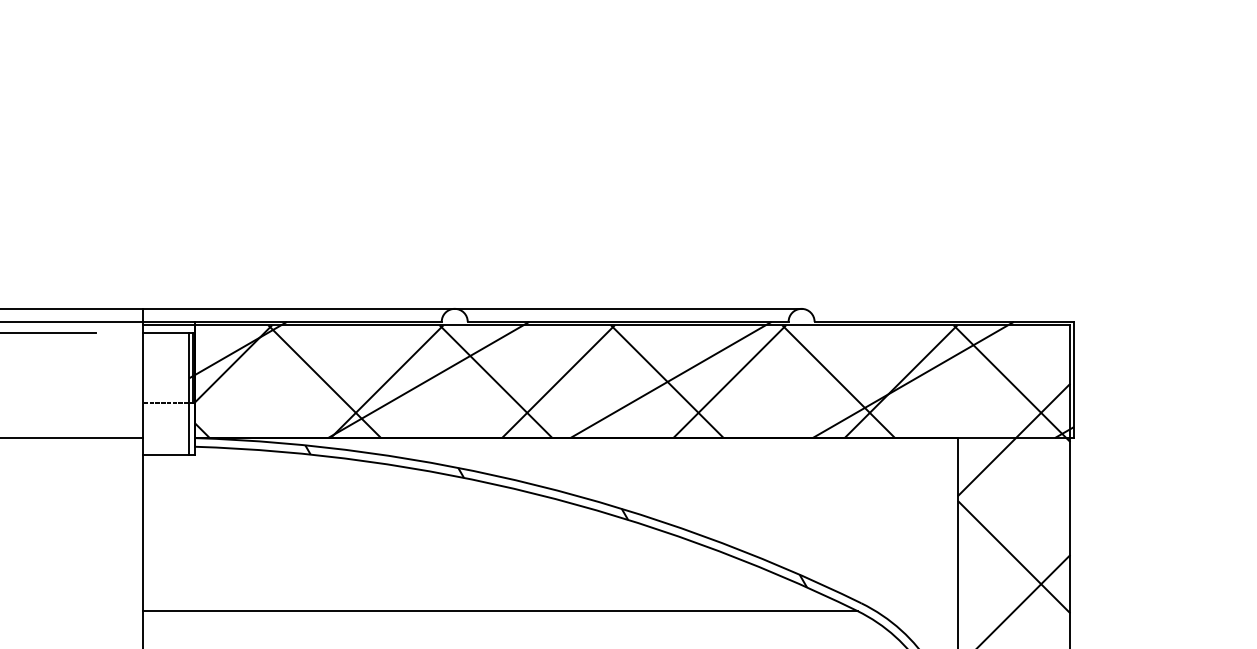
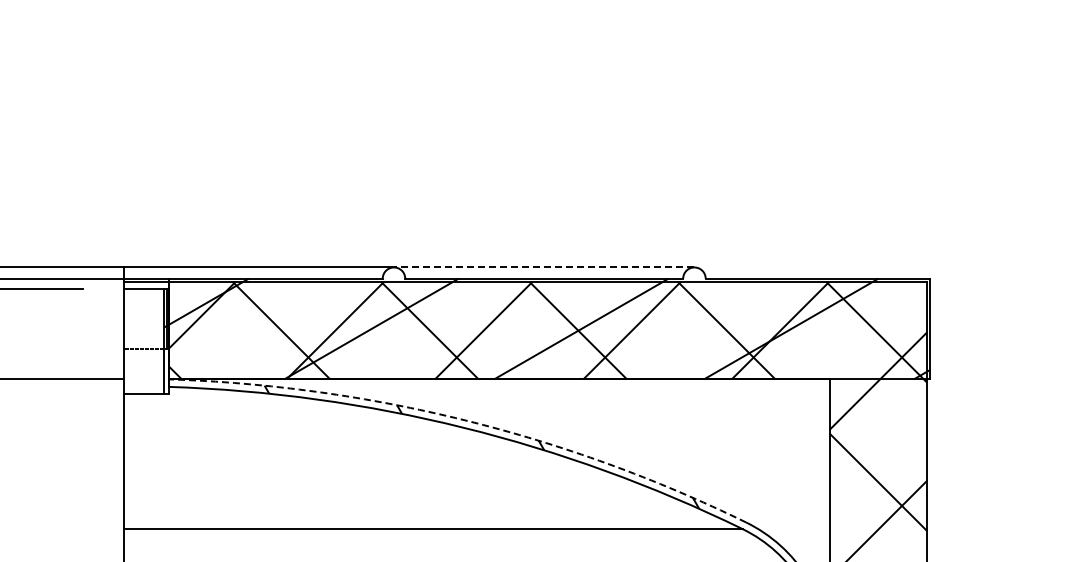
line: (627, 308) -> (543, 267), solid -> dashed
arc: (536, 485) -> (464, 420), solid -> dashed

